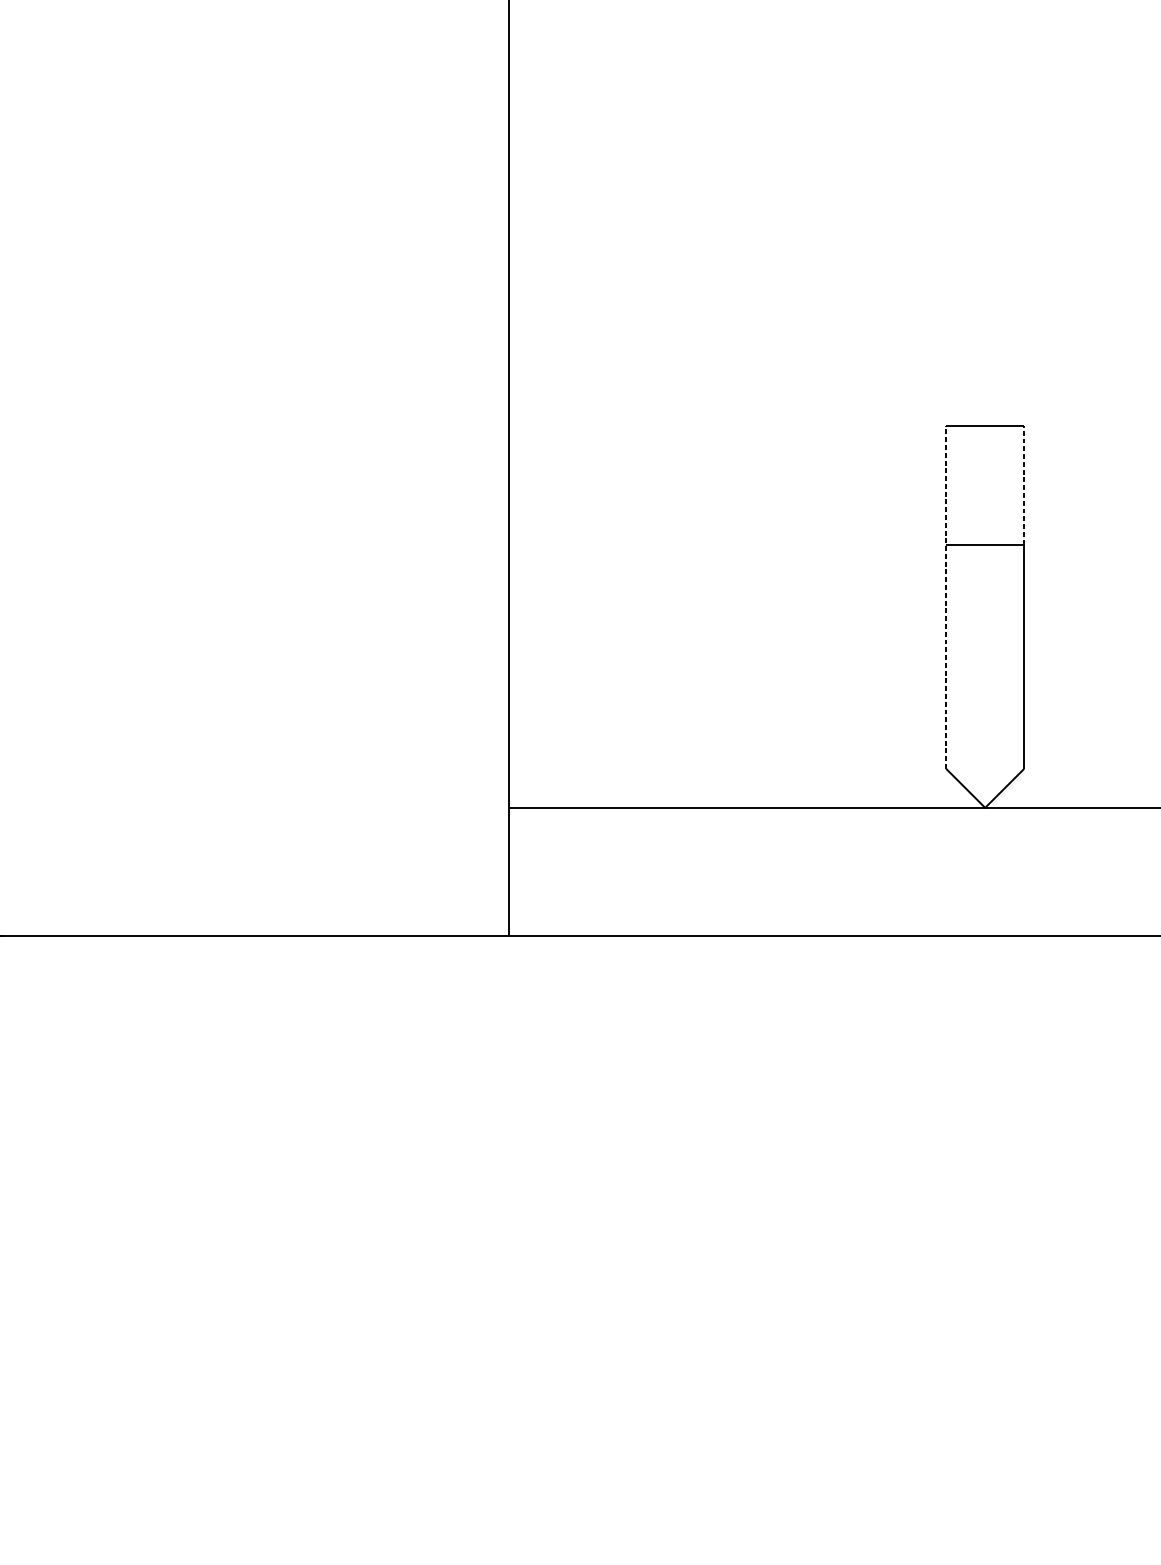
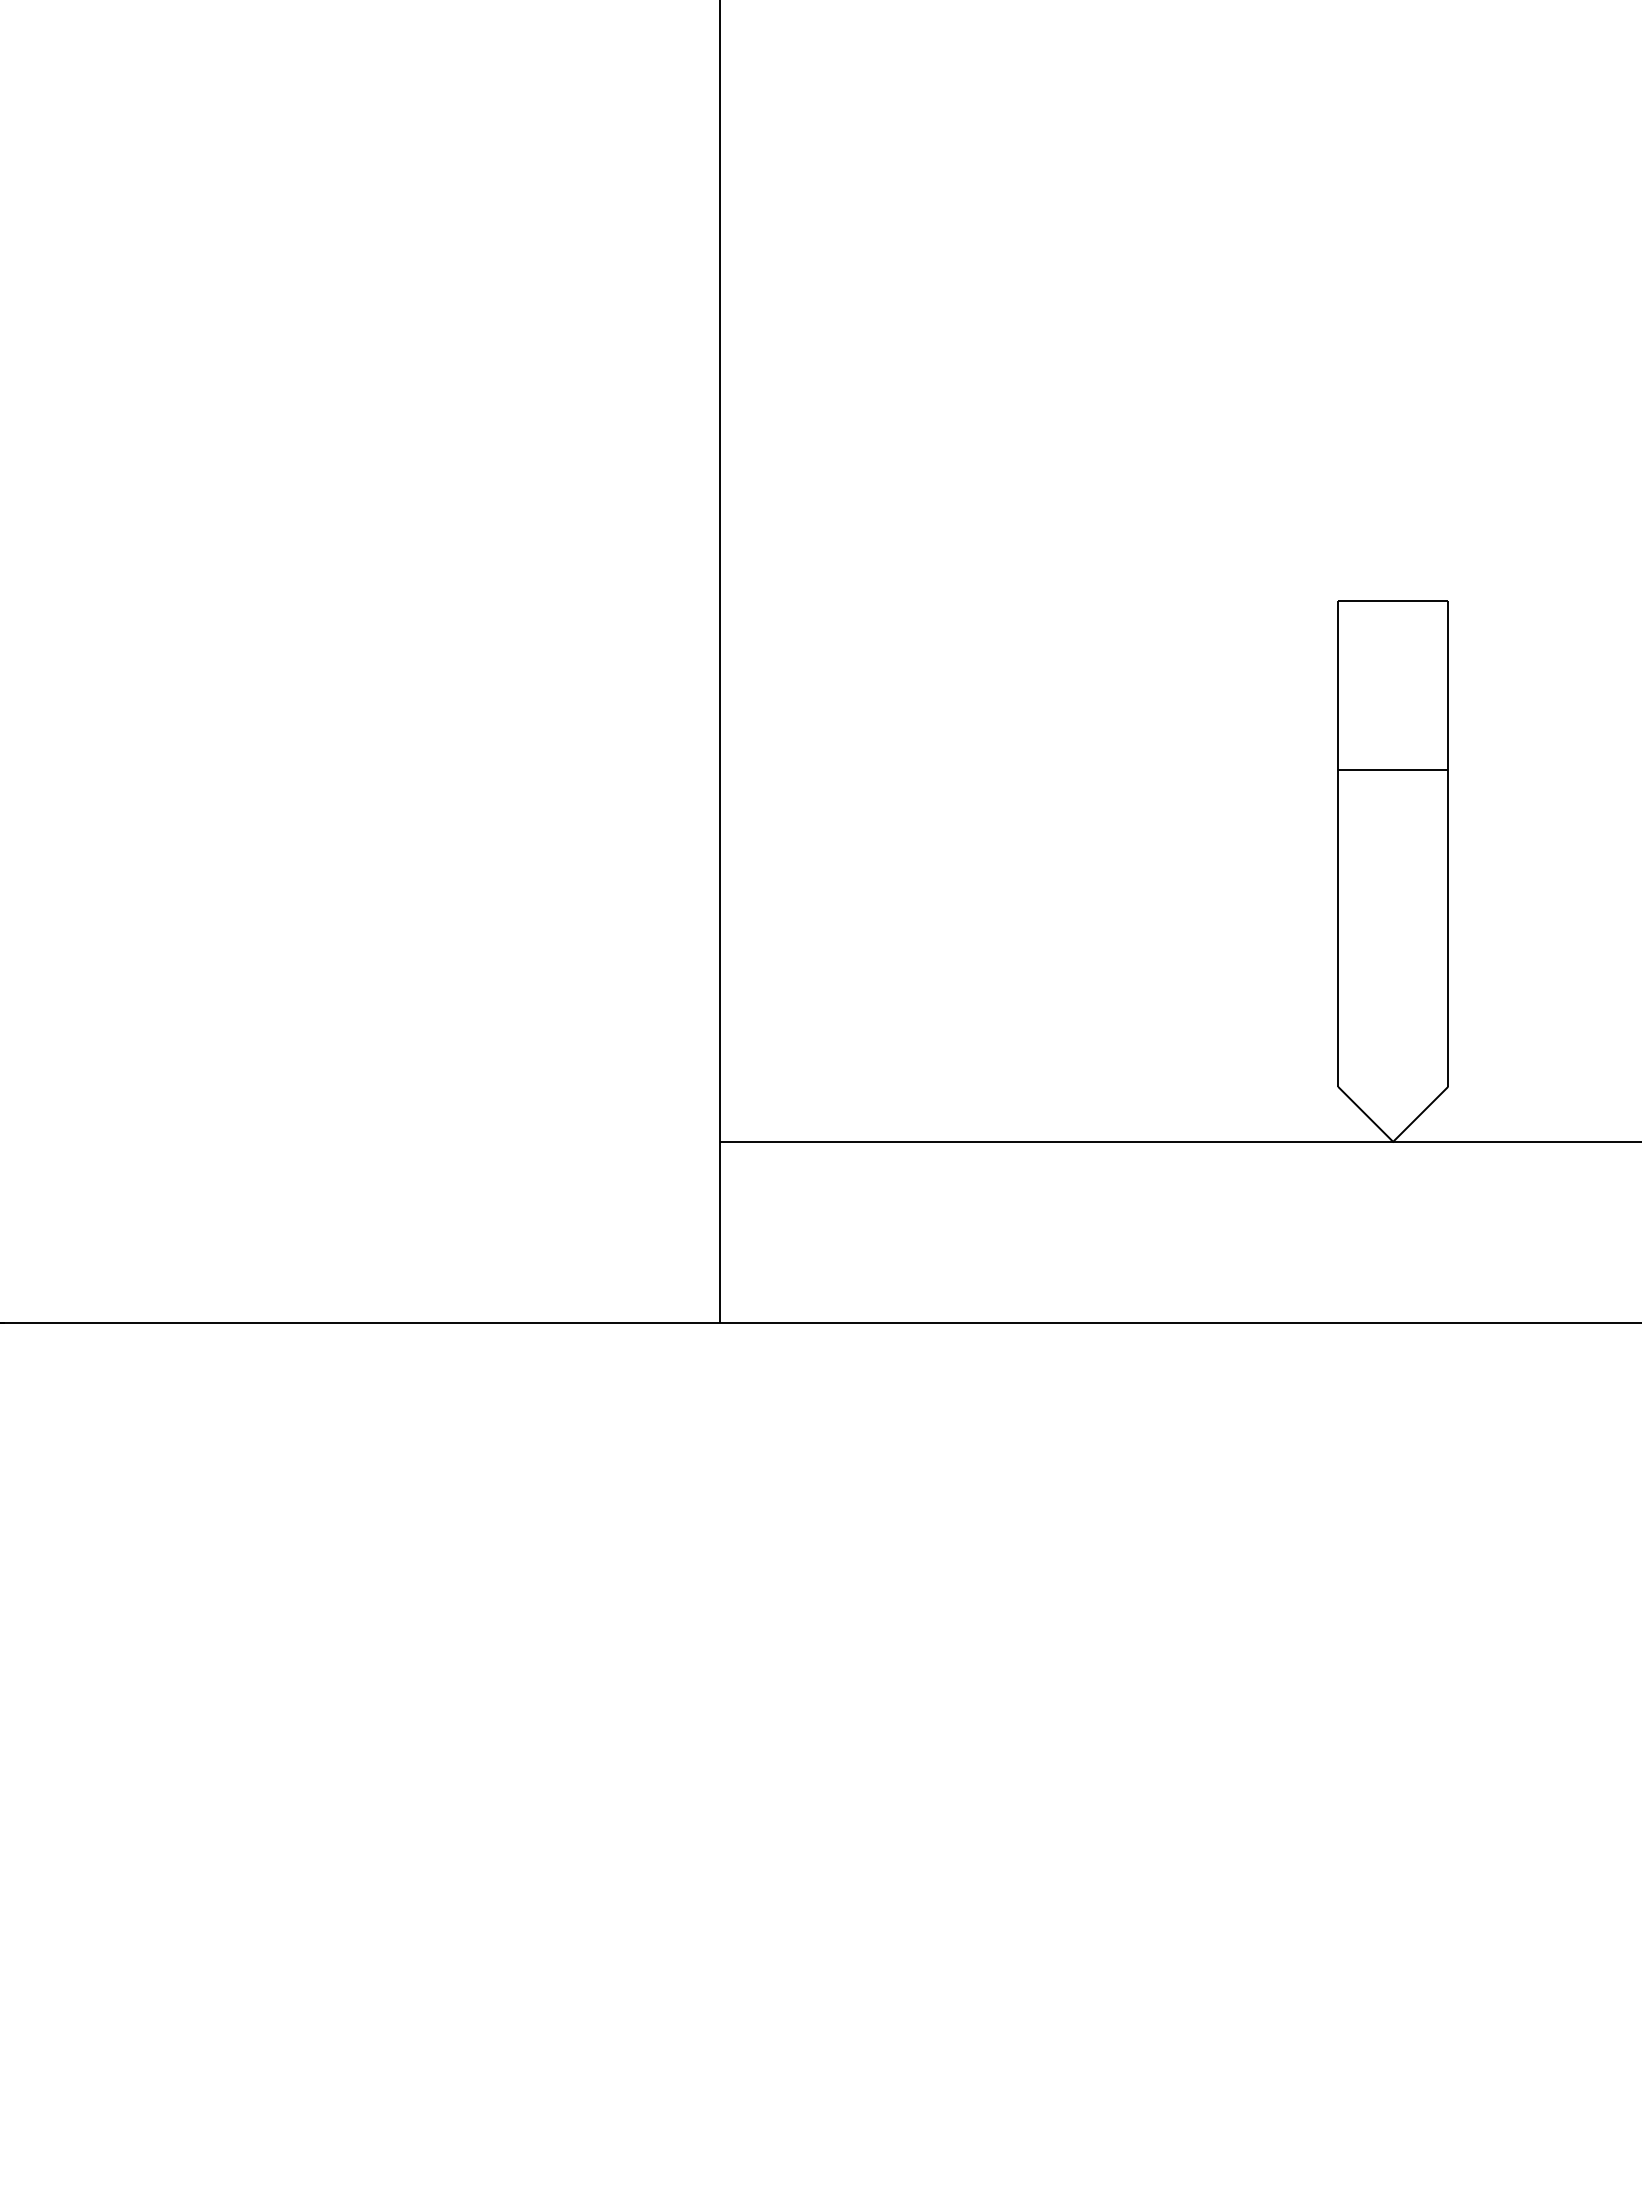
line: (1024, 485) -> (1448, 685), dashed -> solid
line: (946, 597) -> (1338, 844), dashed -> solid

